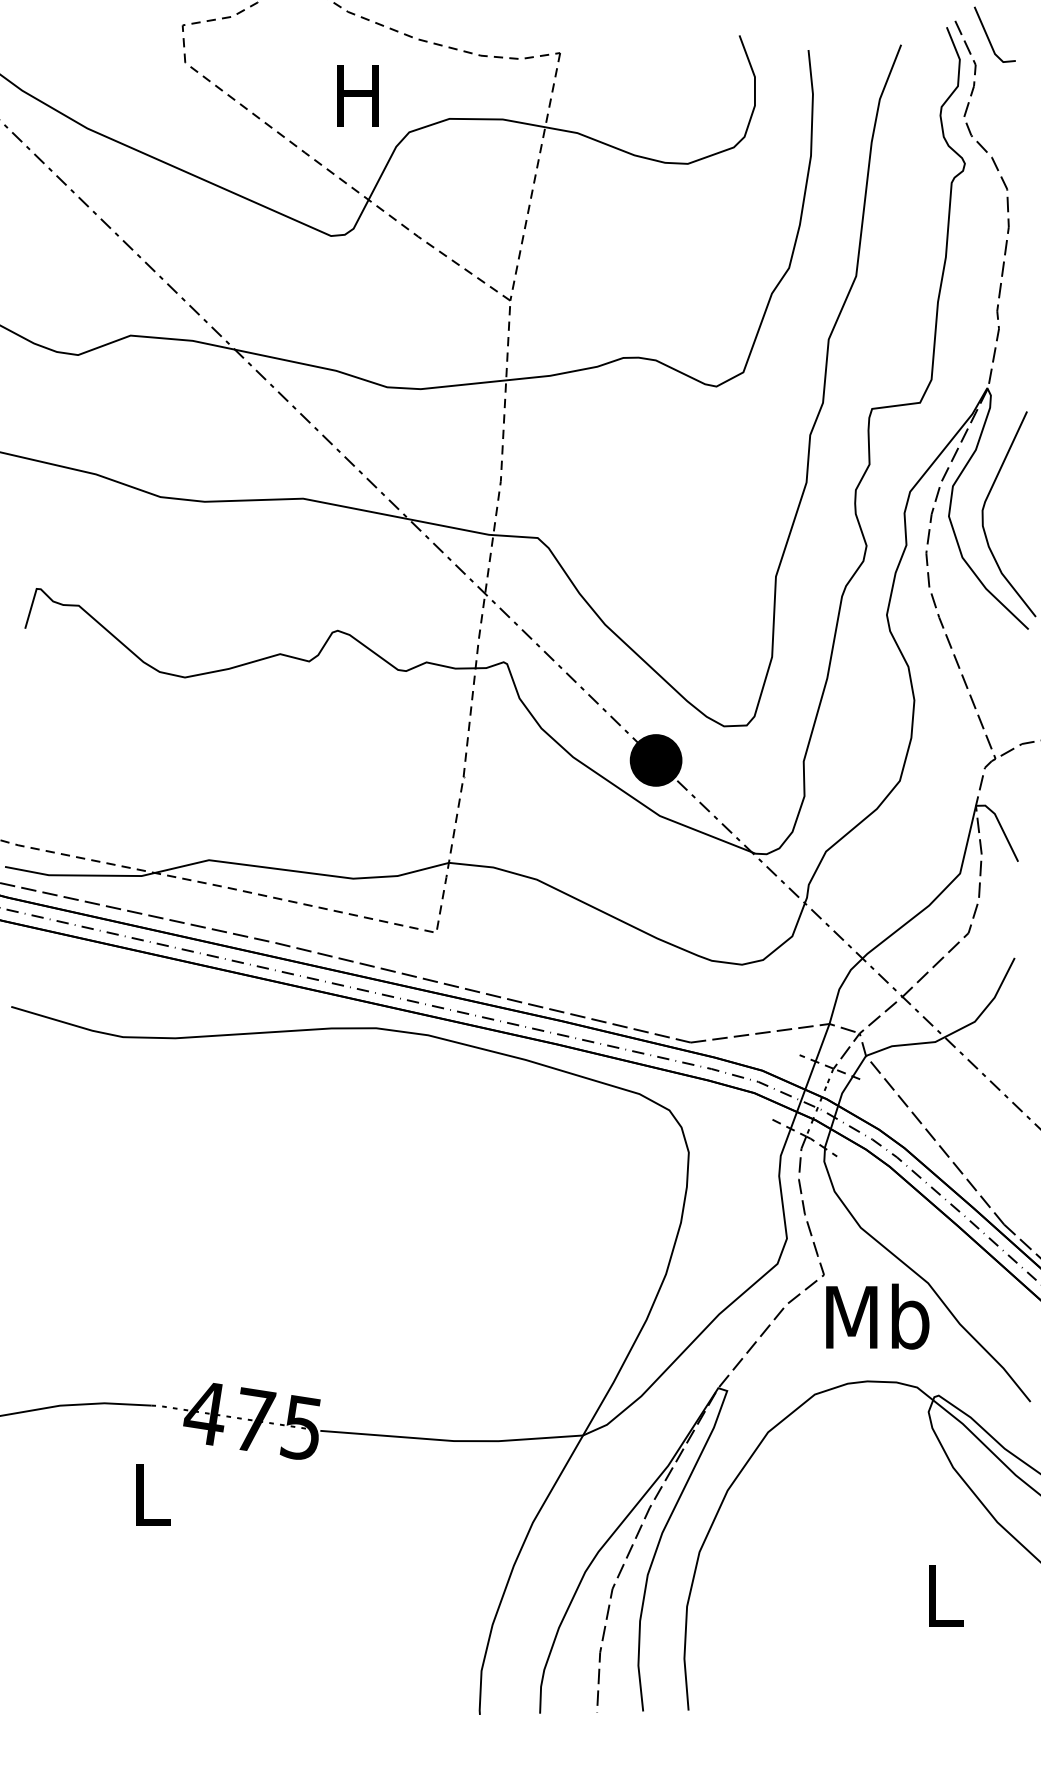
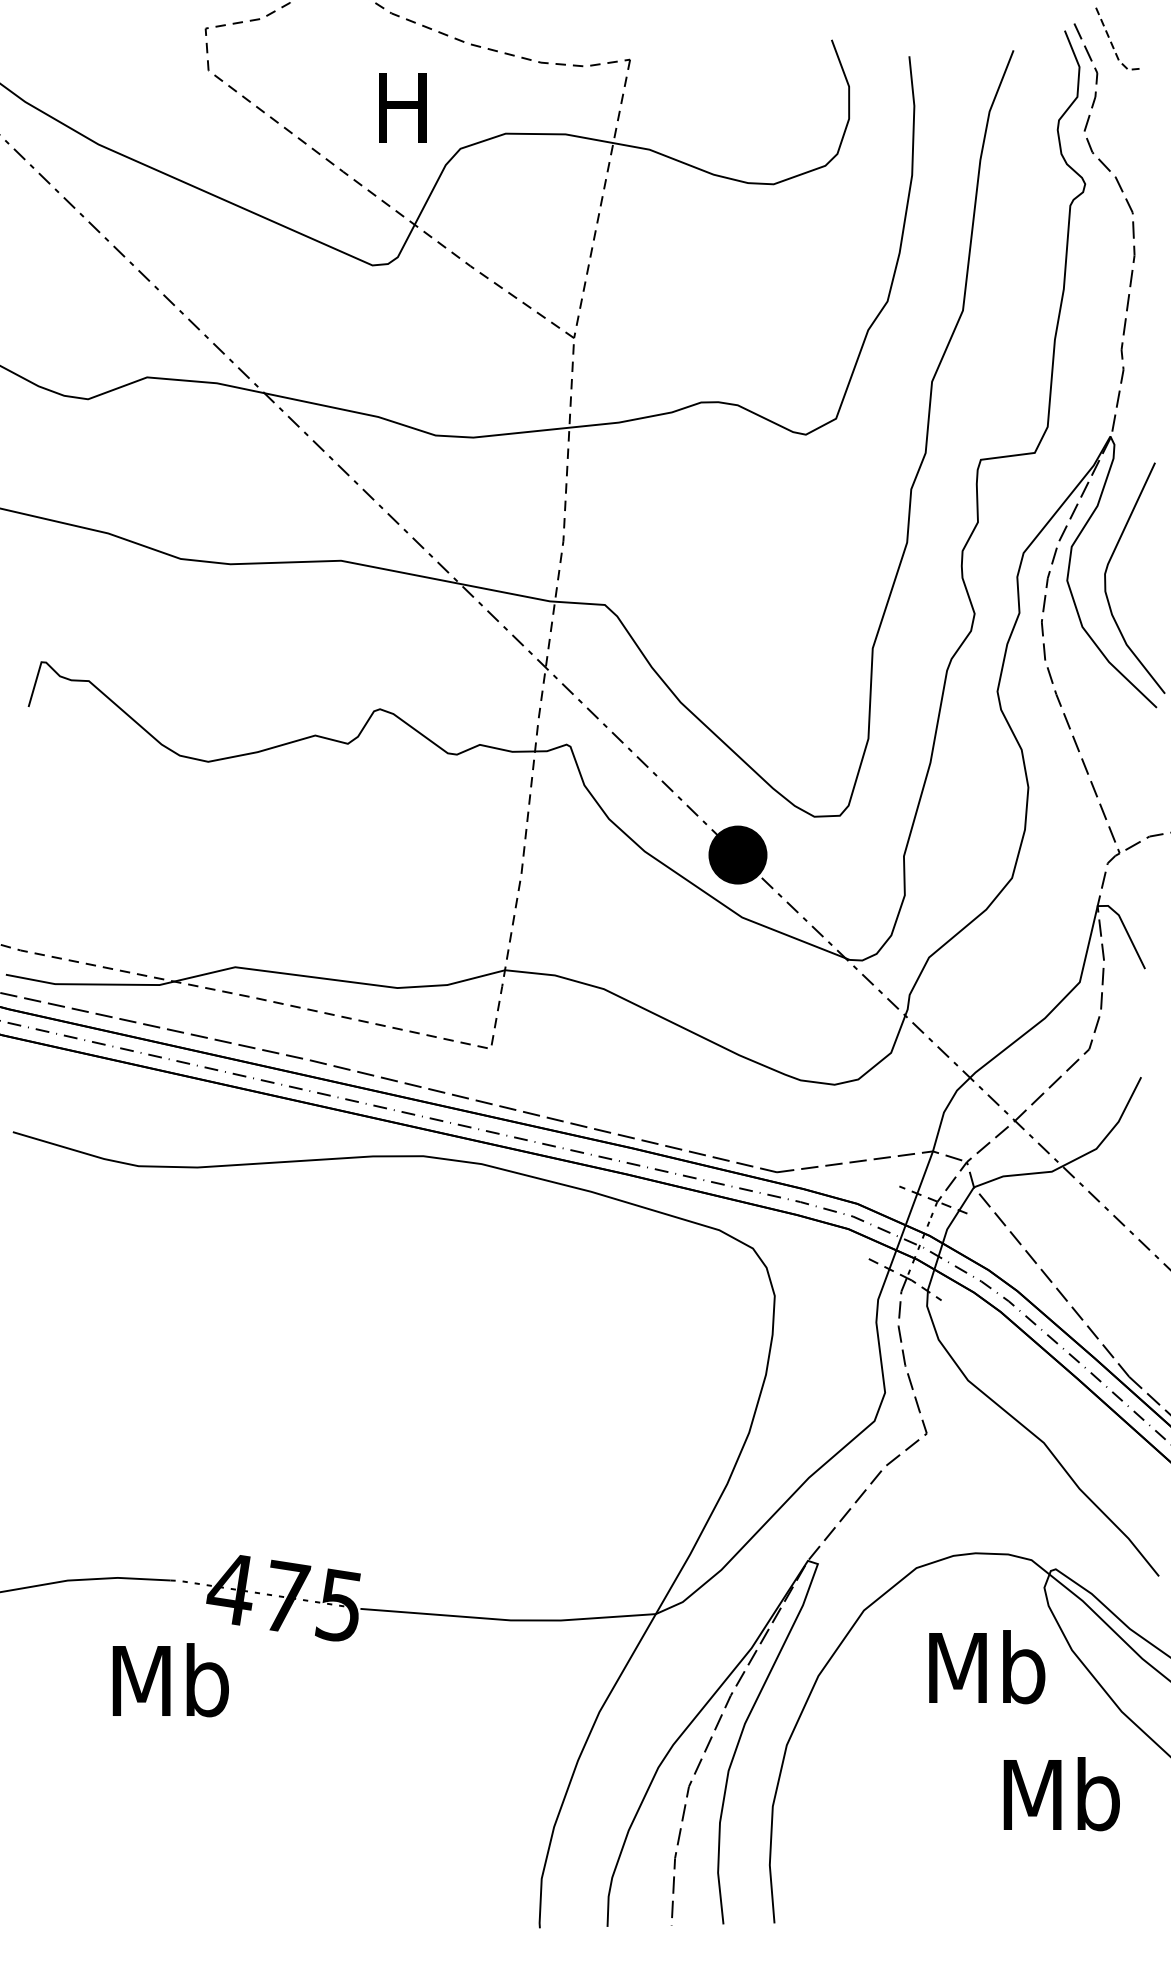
line: (990, 43) -> (1113, 48), solid -> dashed
text: (877, 1316) -> (986, 1666), moved
text: (151, 1494) -> (170, 1680), L -> Mb
text: (943, 1595) -> (1061, 1794), L -> Mb

